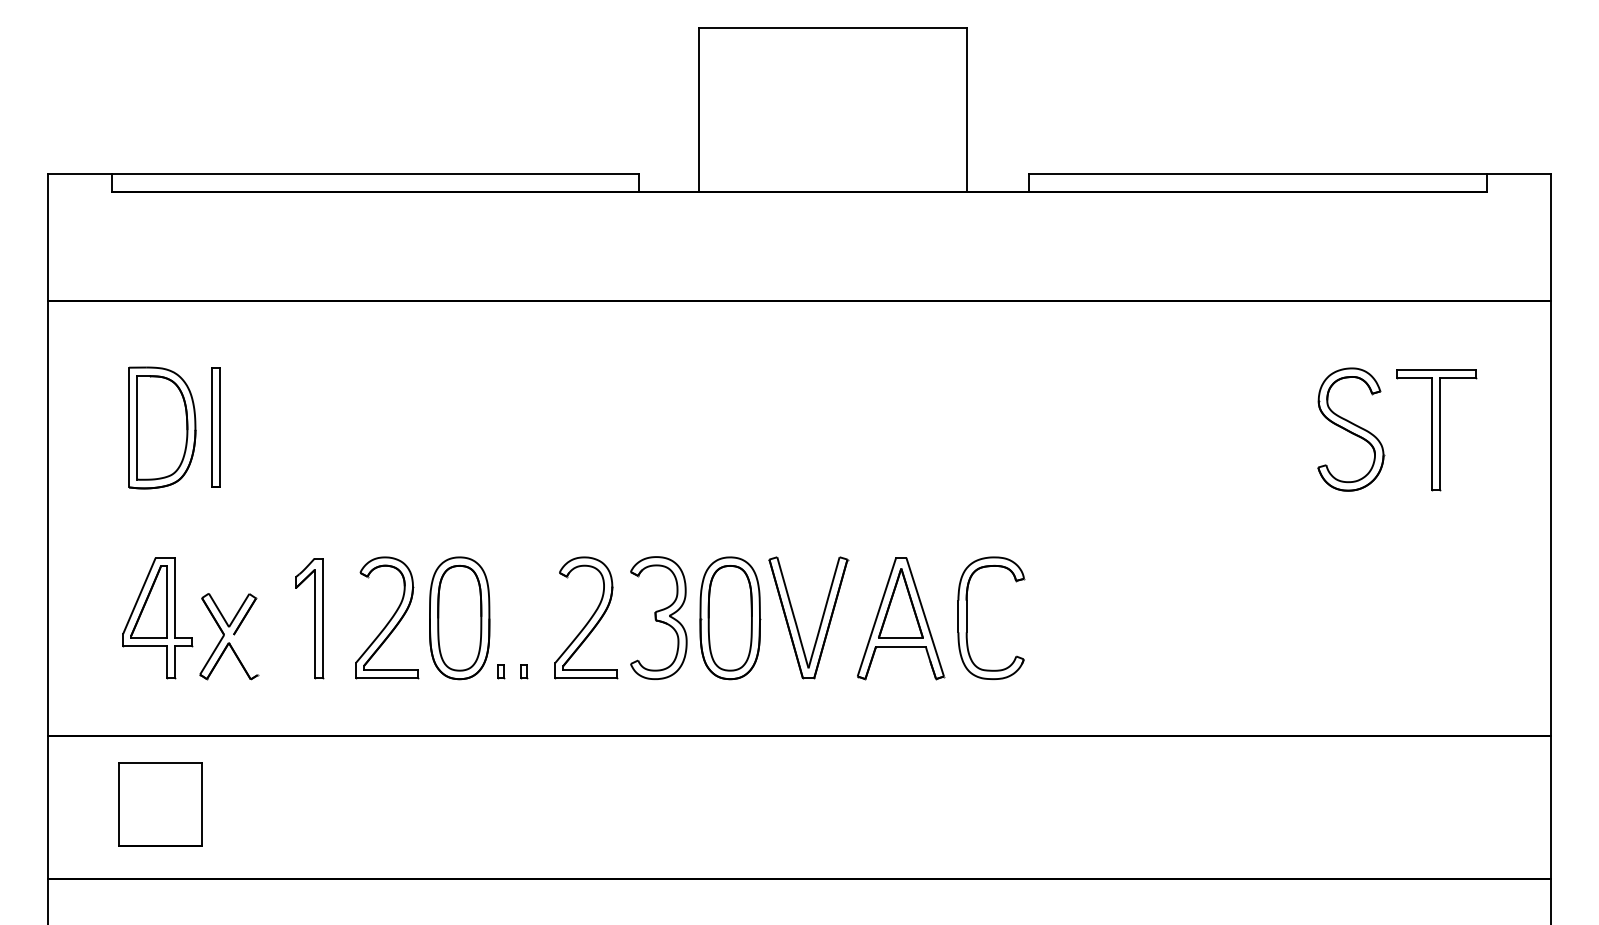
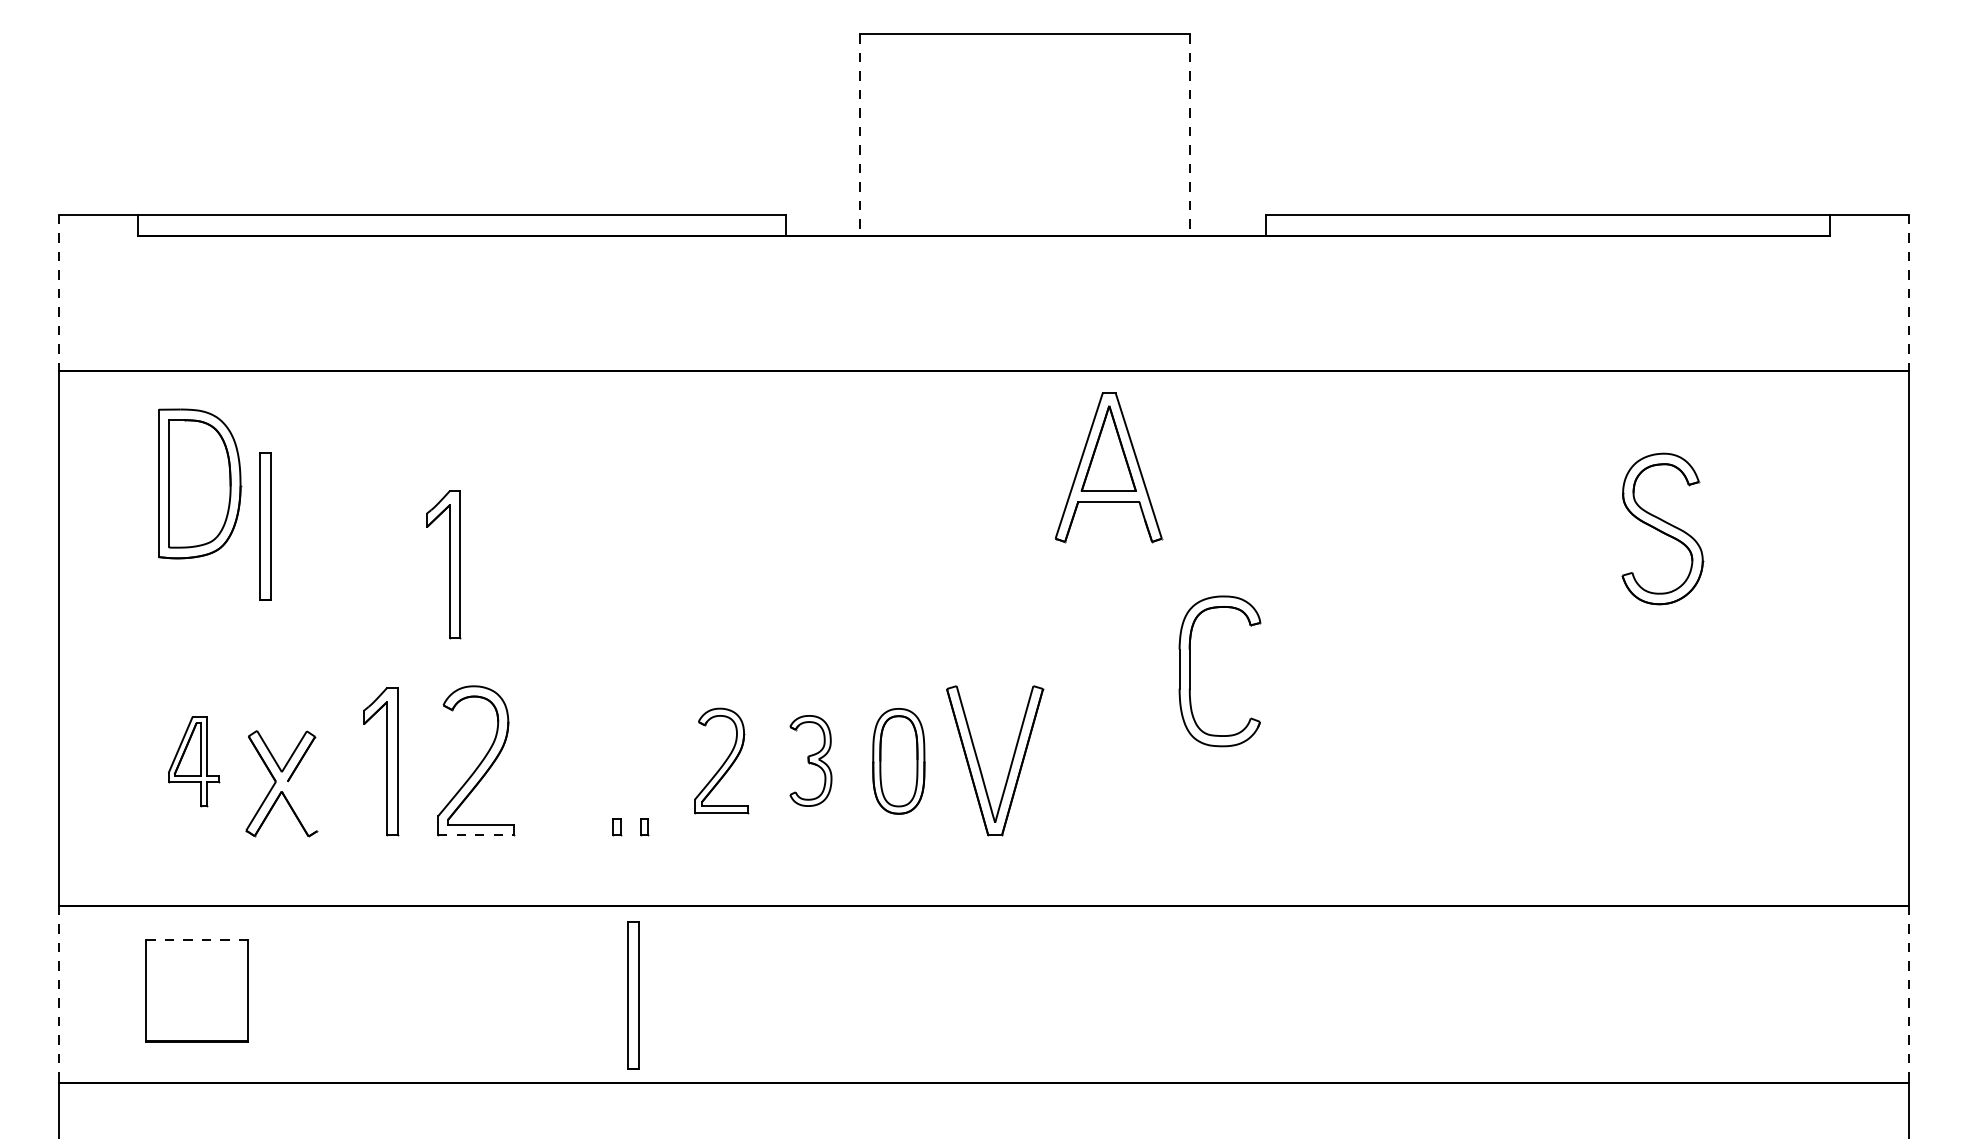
line: (698, 109) -> (859, 135), solid -> dashed
line: (966, 109) -> (1189, 135), solid -> dashed
line: (47, 238) -> (58, 293), solid -> dashed
line: (1551, 238) -> (1909, 293), solid -> dashed
part: (162, 427) -> (199, 483), moved
part: (1436, 430) -> (1768, 530), removed
part: (360, 458) -> (443, 564), added
part: (586, 617) -> (721, 760), size x0.7
part: (658, 617) -> (810, 760), size x0.6
part: (967, 617) -> (1190, 670), moved
part: (157, 618) -> (193, 761), size x0.6
part: (459, 618) -> (565, 761), removed
part: (730, 618) -> (899, 761), size x0.7
part: (901, 618) -> (1109, 467), moved
line: (386, 678) -> (475, 835), solid -> dashed
line: (159, 763) -> (196, 939), solid -> dashed
line: (47, 807) -> (58, 994), solid -> dashed
line: (1551, 807) -> (1909, 994), solid -> dashed
part: (514, 808) -> (633, 995), added

